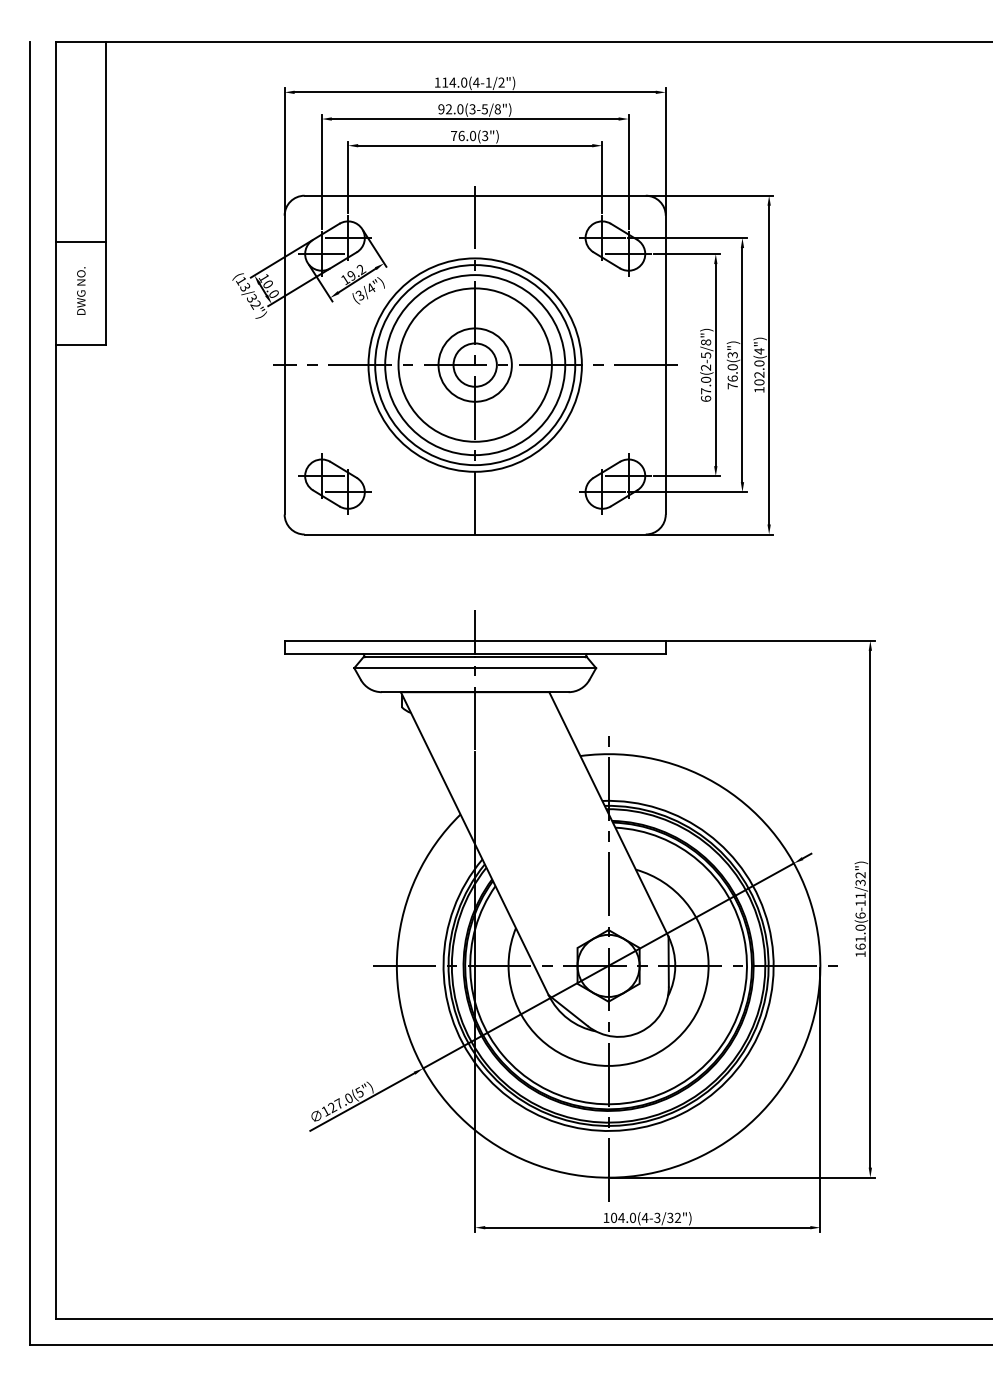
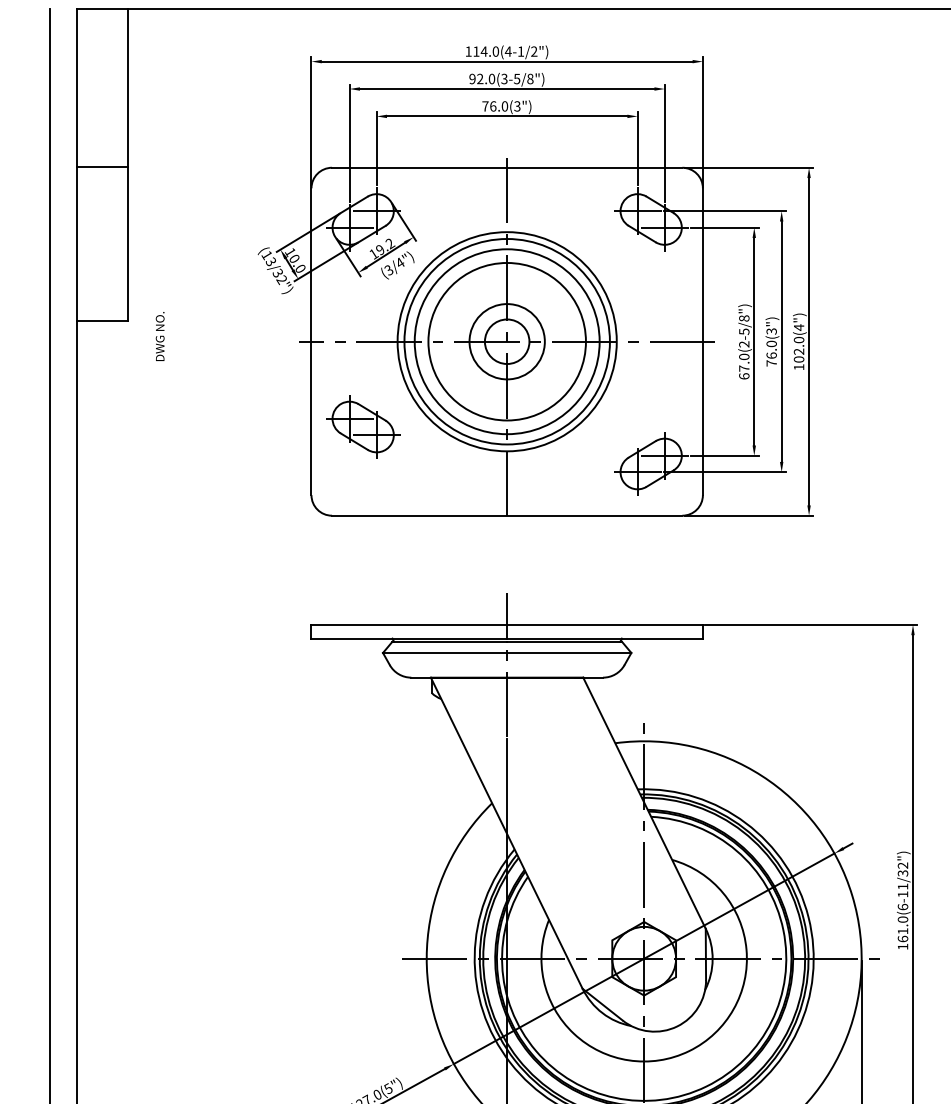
line: (81, 241) -> (102, 166), moved
text: (81, 290) -> (160, 335), moved
part: (334, 483) -> (362, 426), moved

